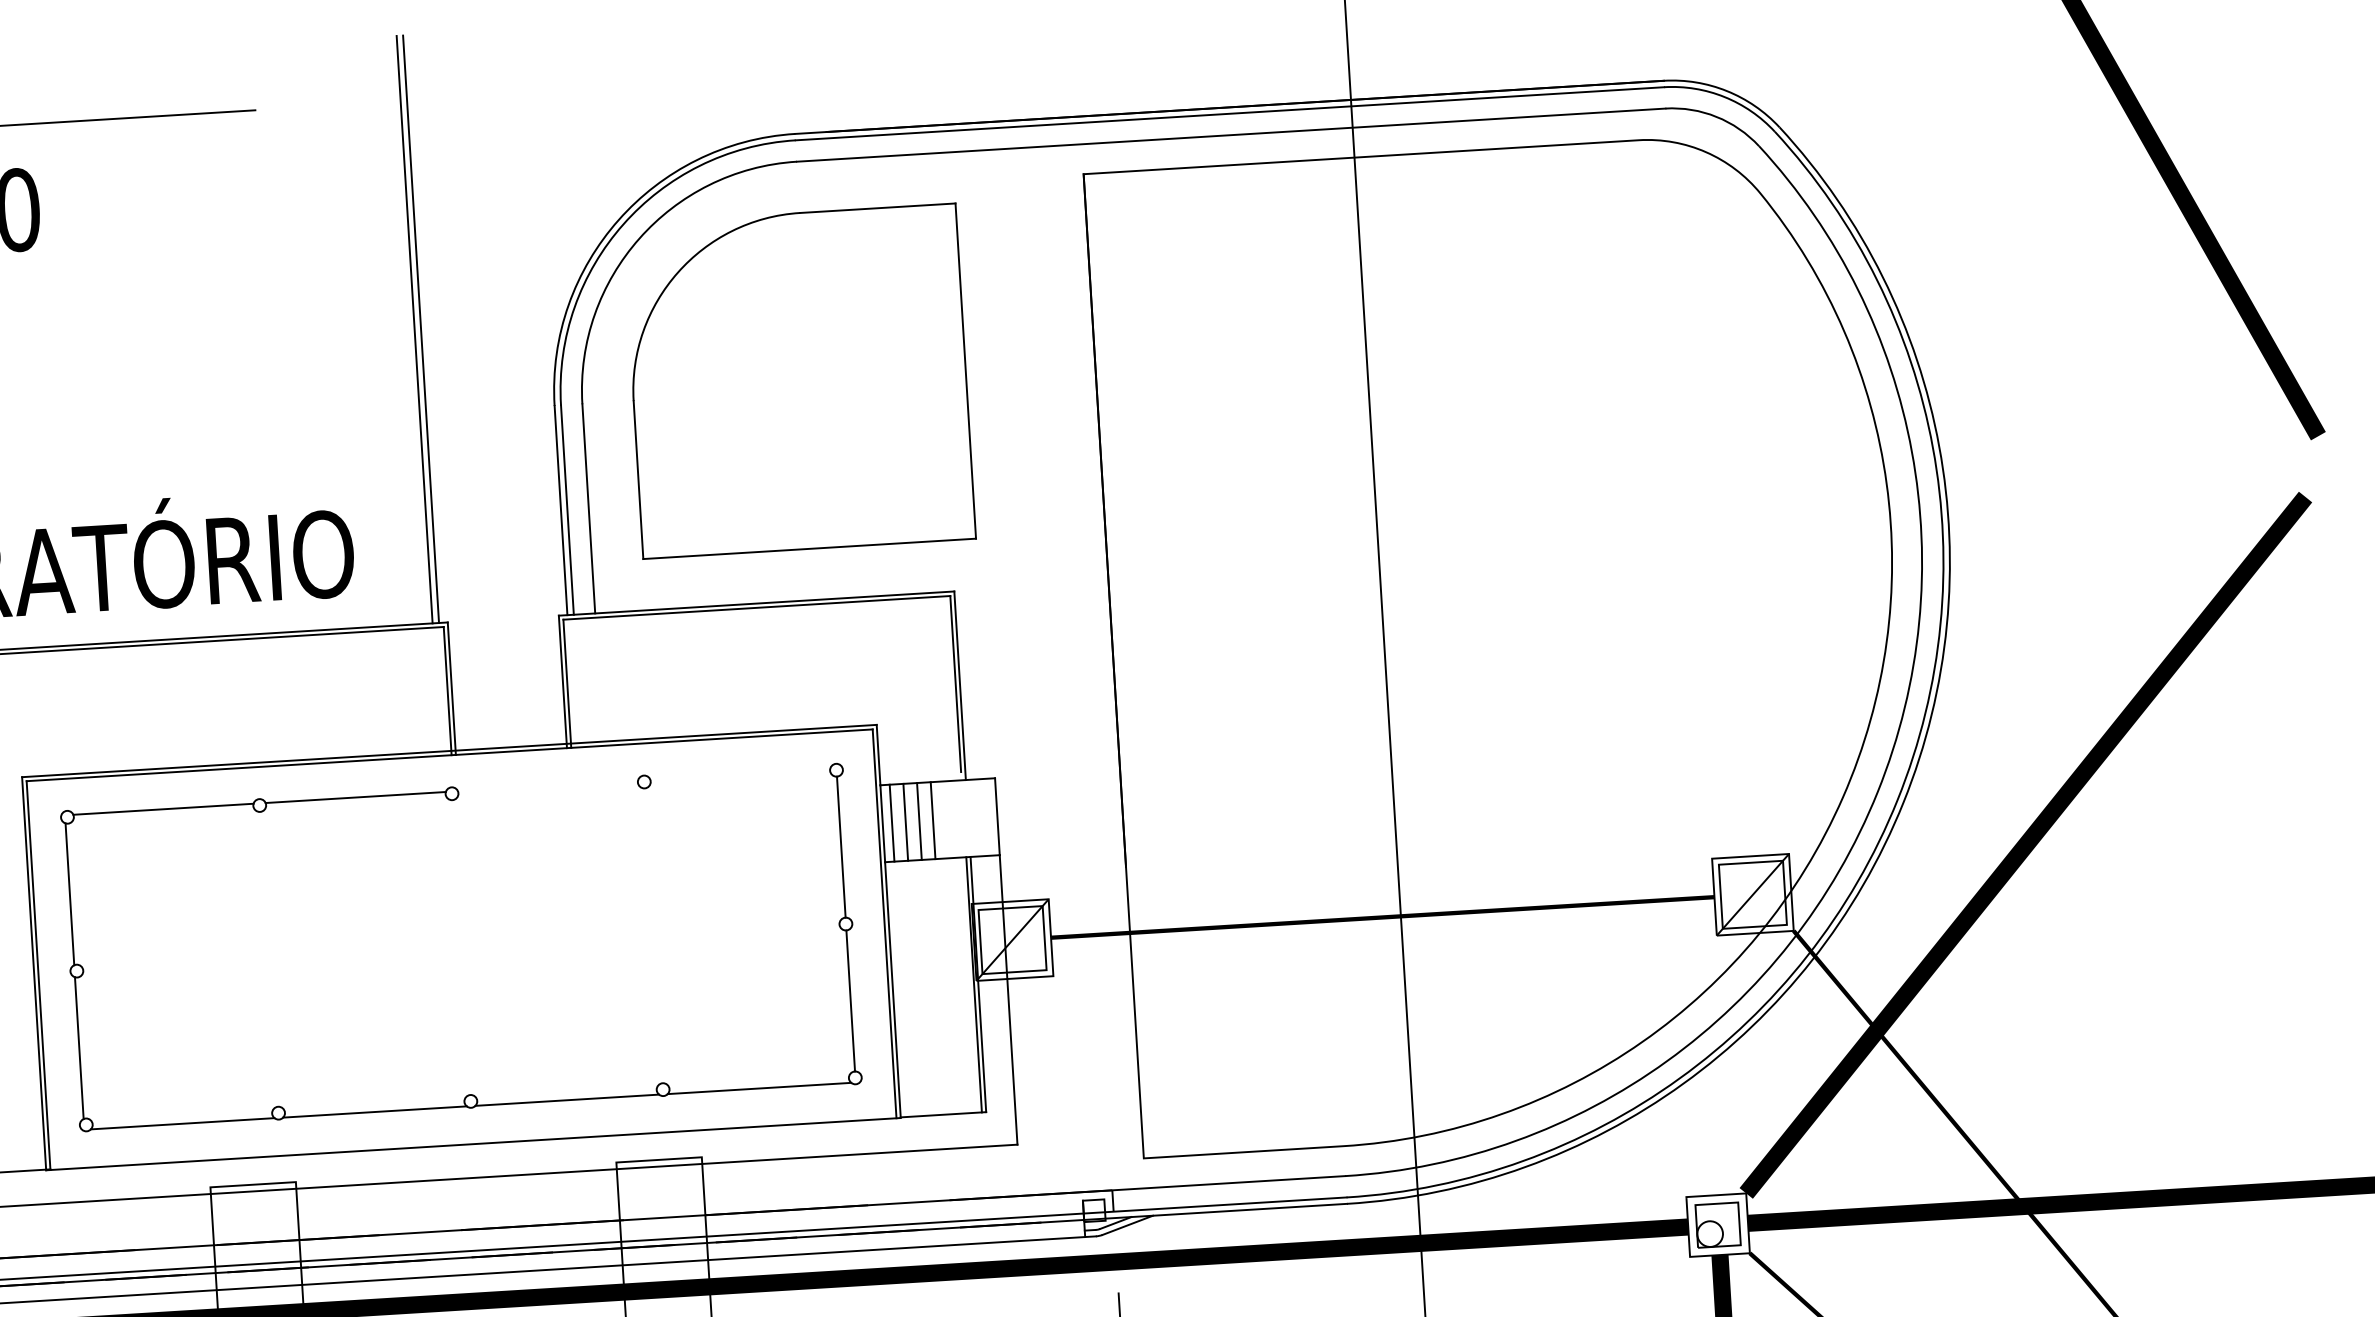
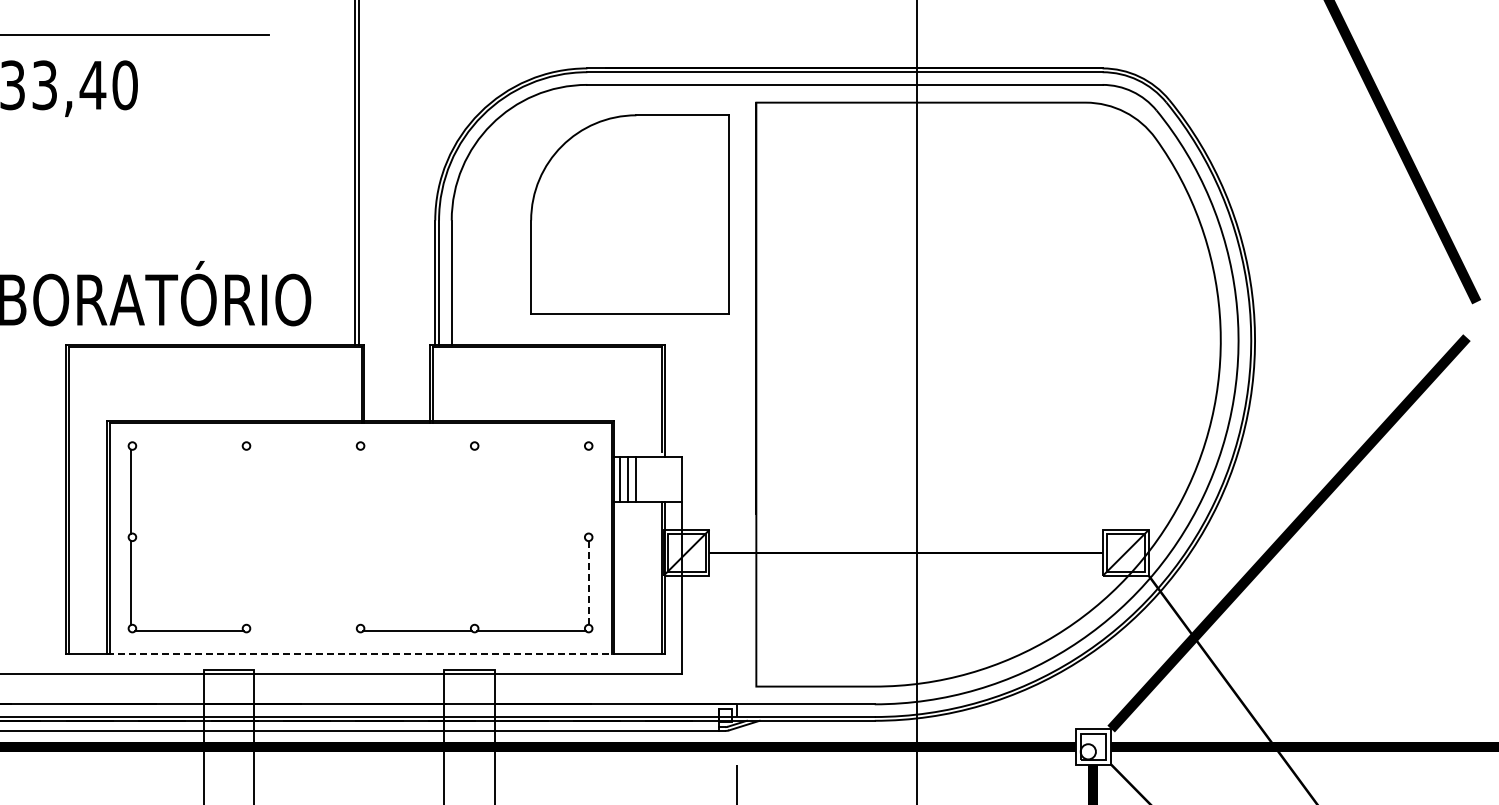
part: (798, 380) -> (629, 214), moved
line: (355, 797) -> (303, 444), removed
line: (163, 808) -> (189, 444), removed
line: (932, 820) -> (643, 479), removed
line: (840, 846) -> (588, 491), removed
line: (850, 1000) -> (588, 582), solid -> dashed
line: (374, 1112) -> (303, 631), removed
line: (473, 1143) -> (360, 653), solid -> dashed

